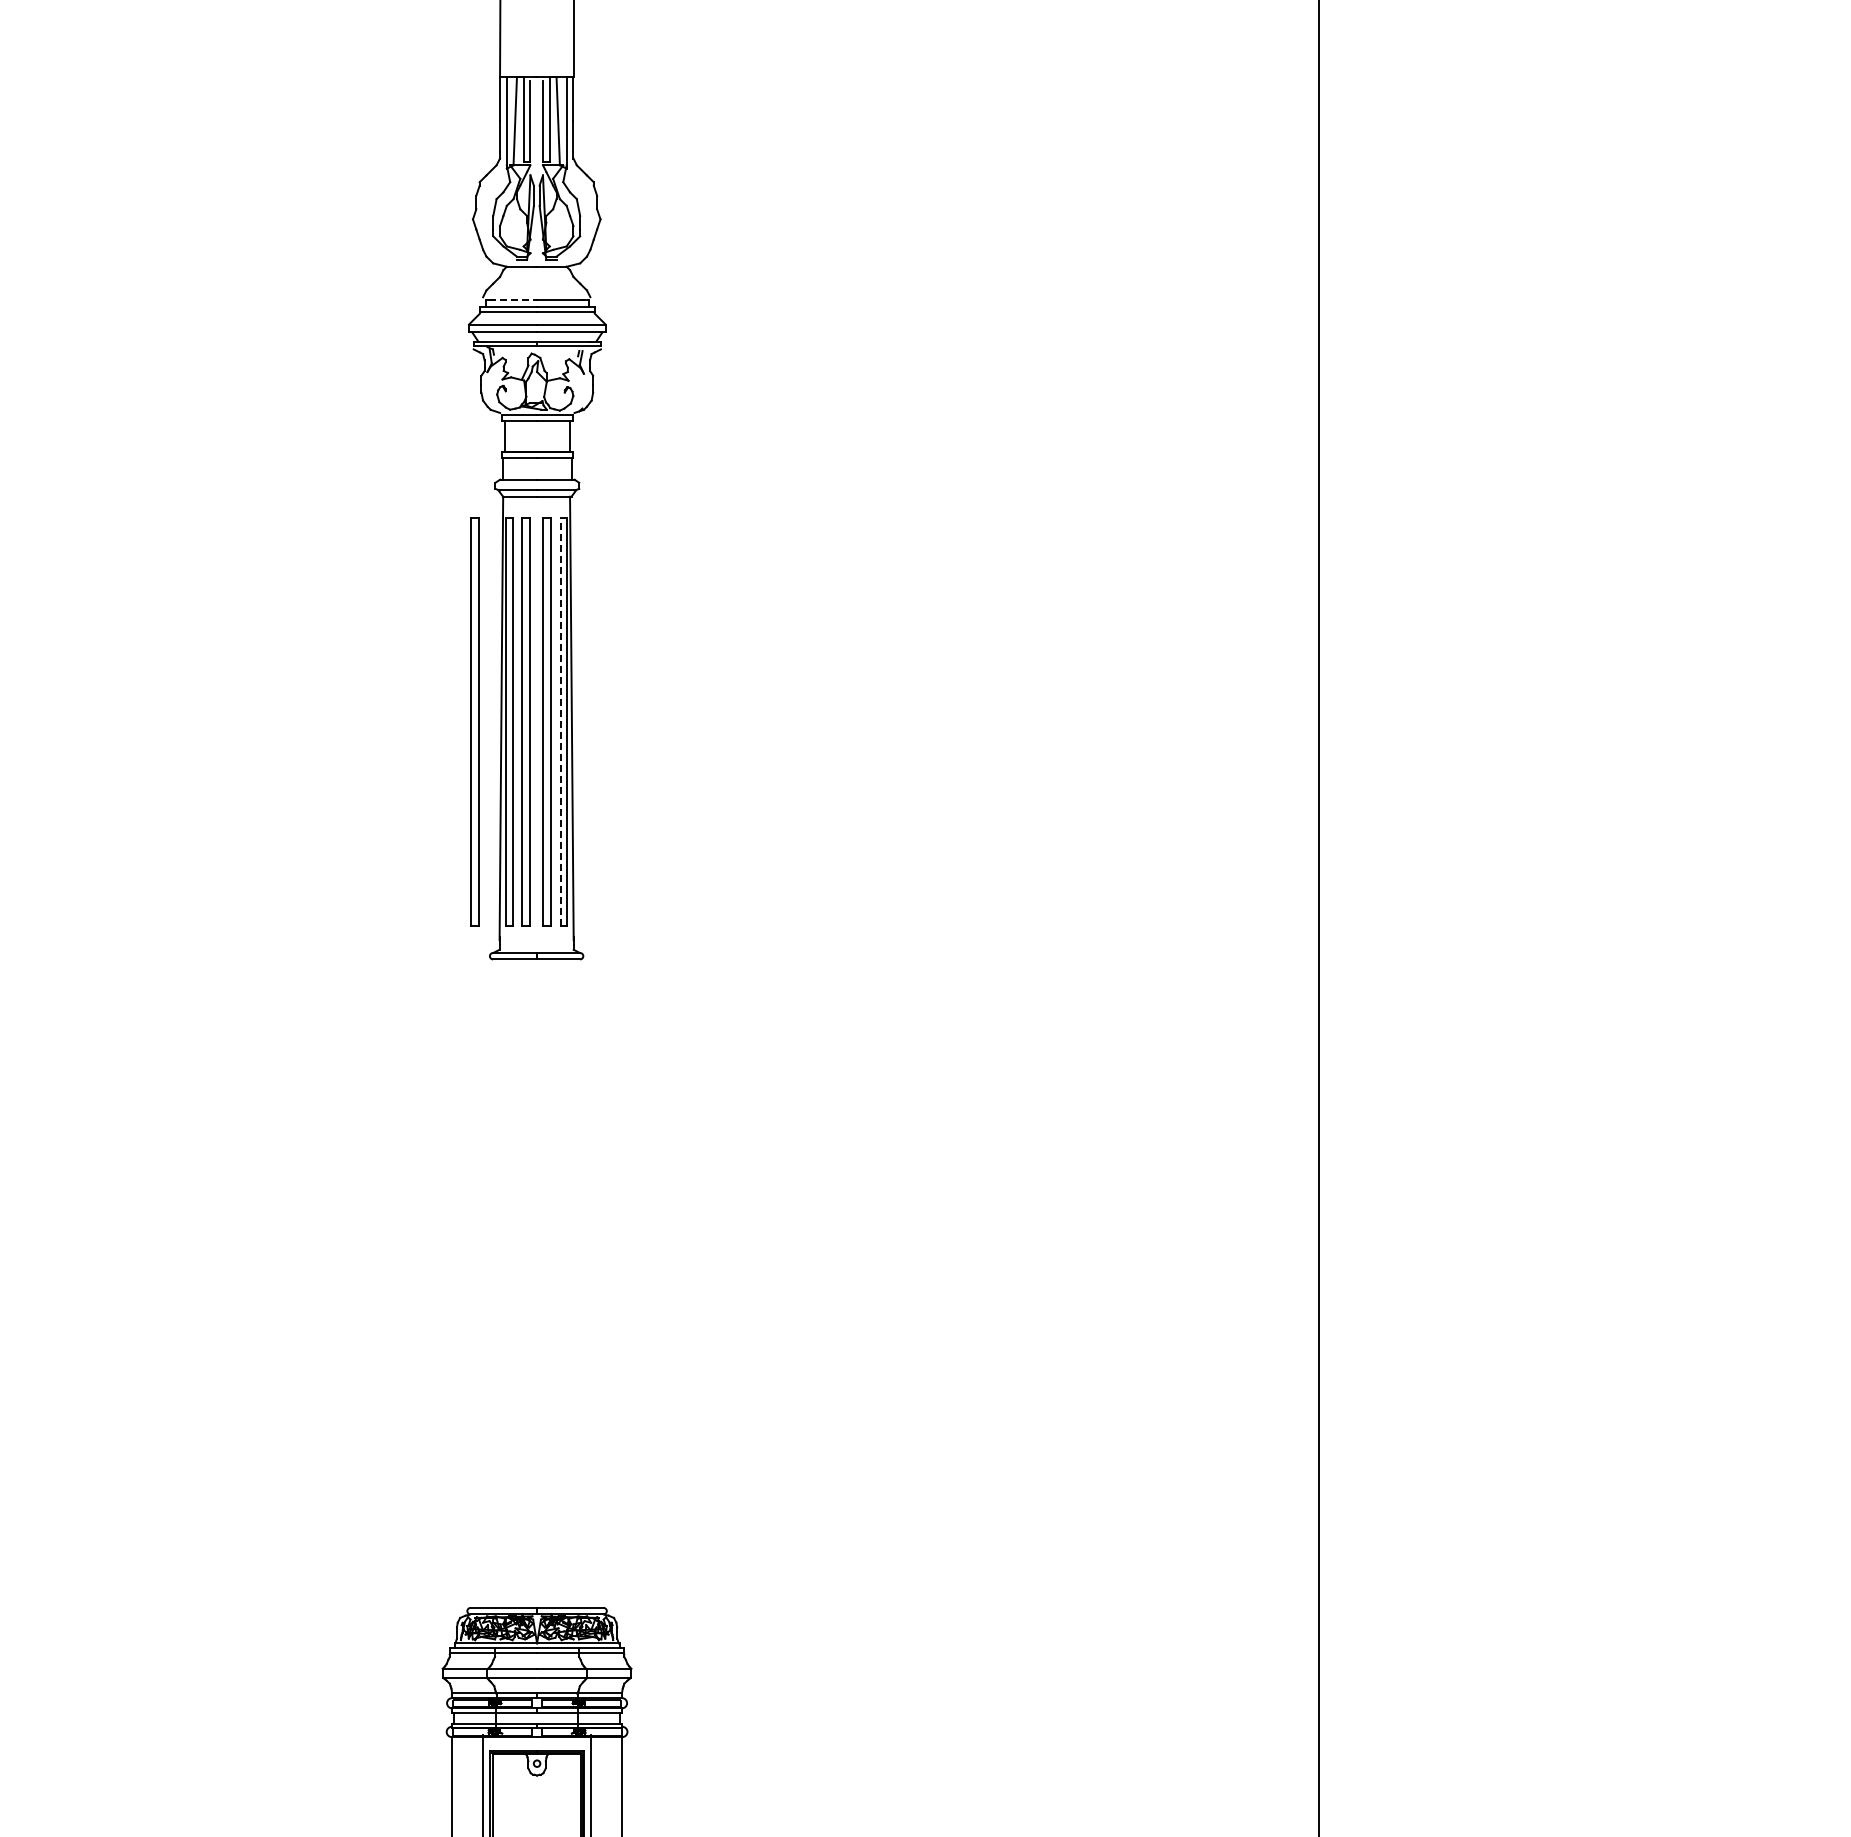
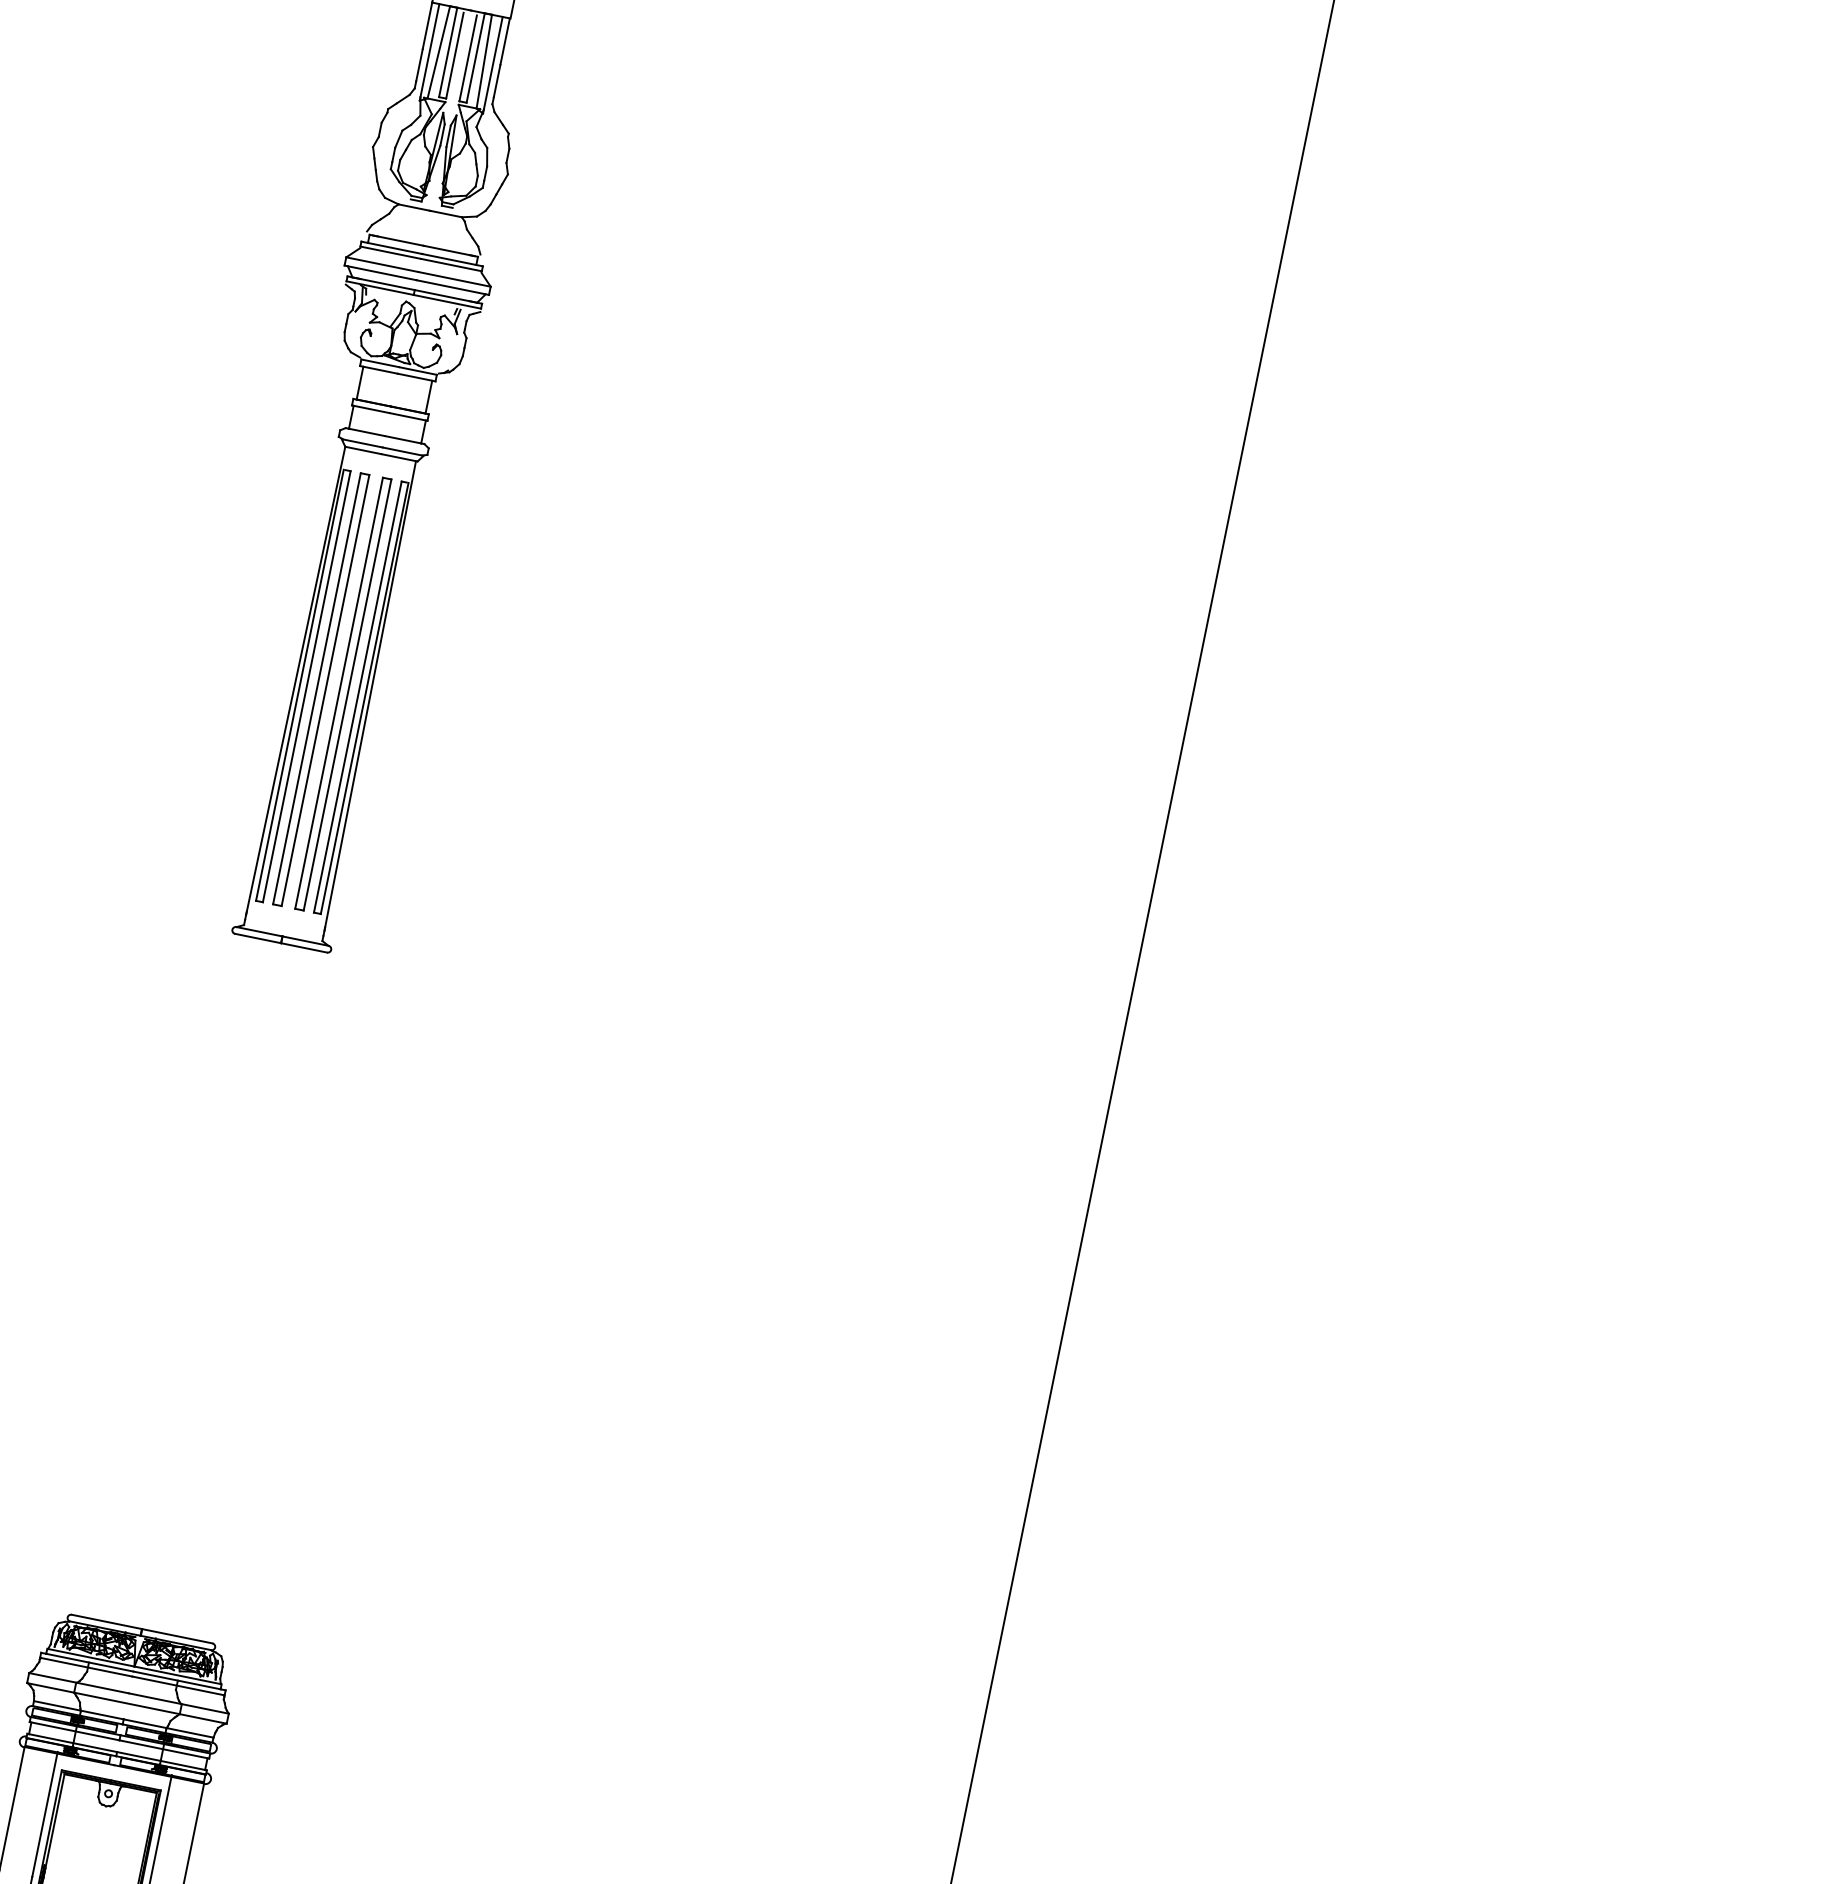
line: (513, 299) -> (398, 240), dashed -> solid
part: (474, 721) -> (266, 678), removed
line: (560, 721) -> (357, 696), dashed -> solid

